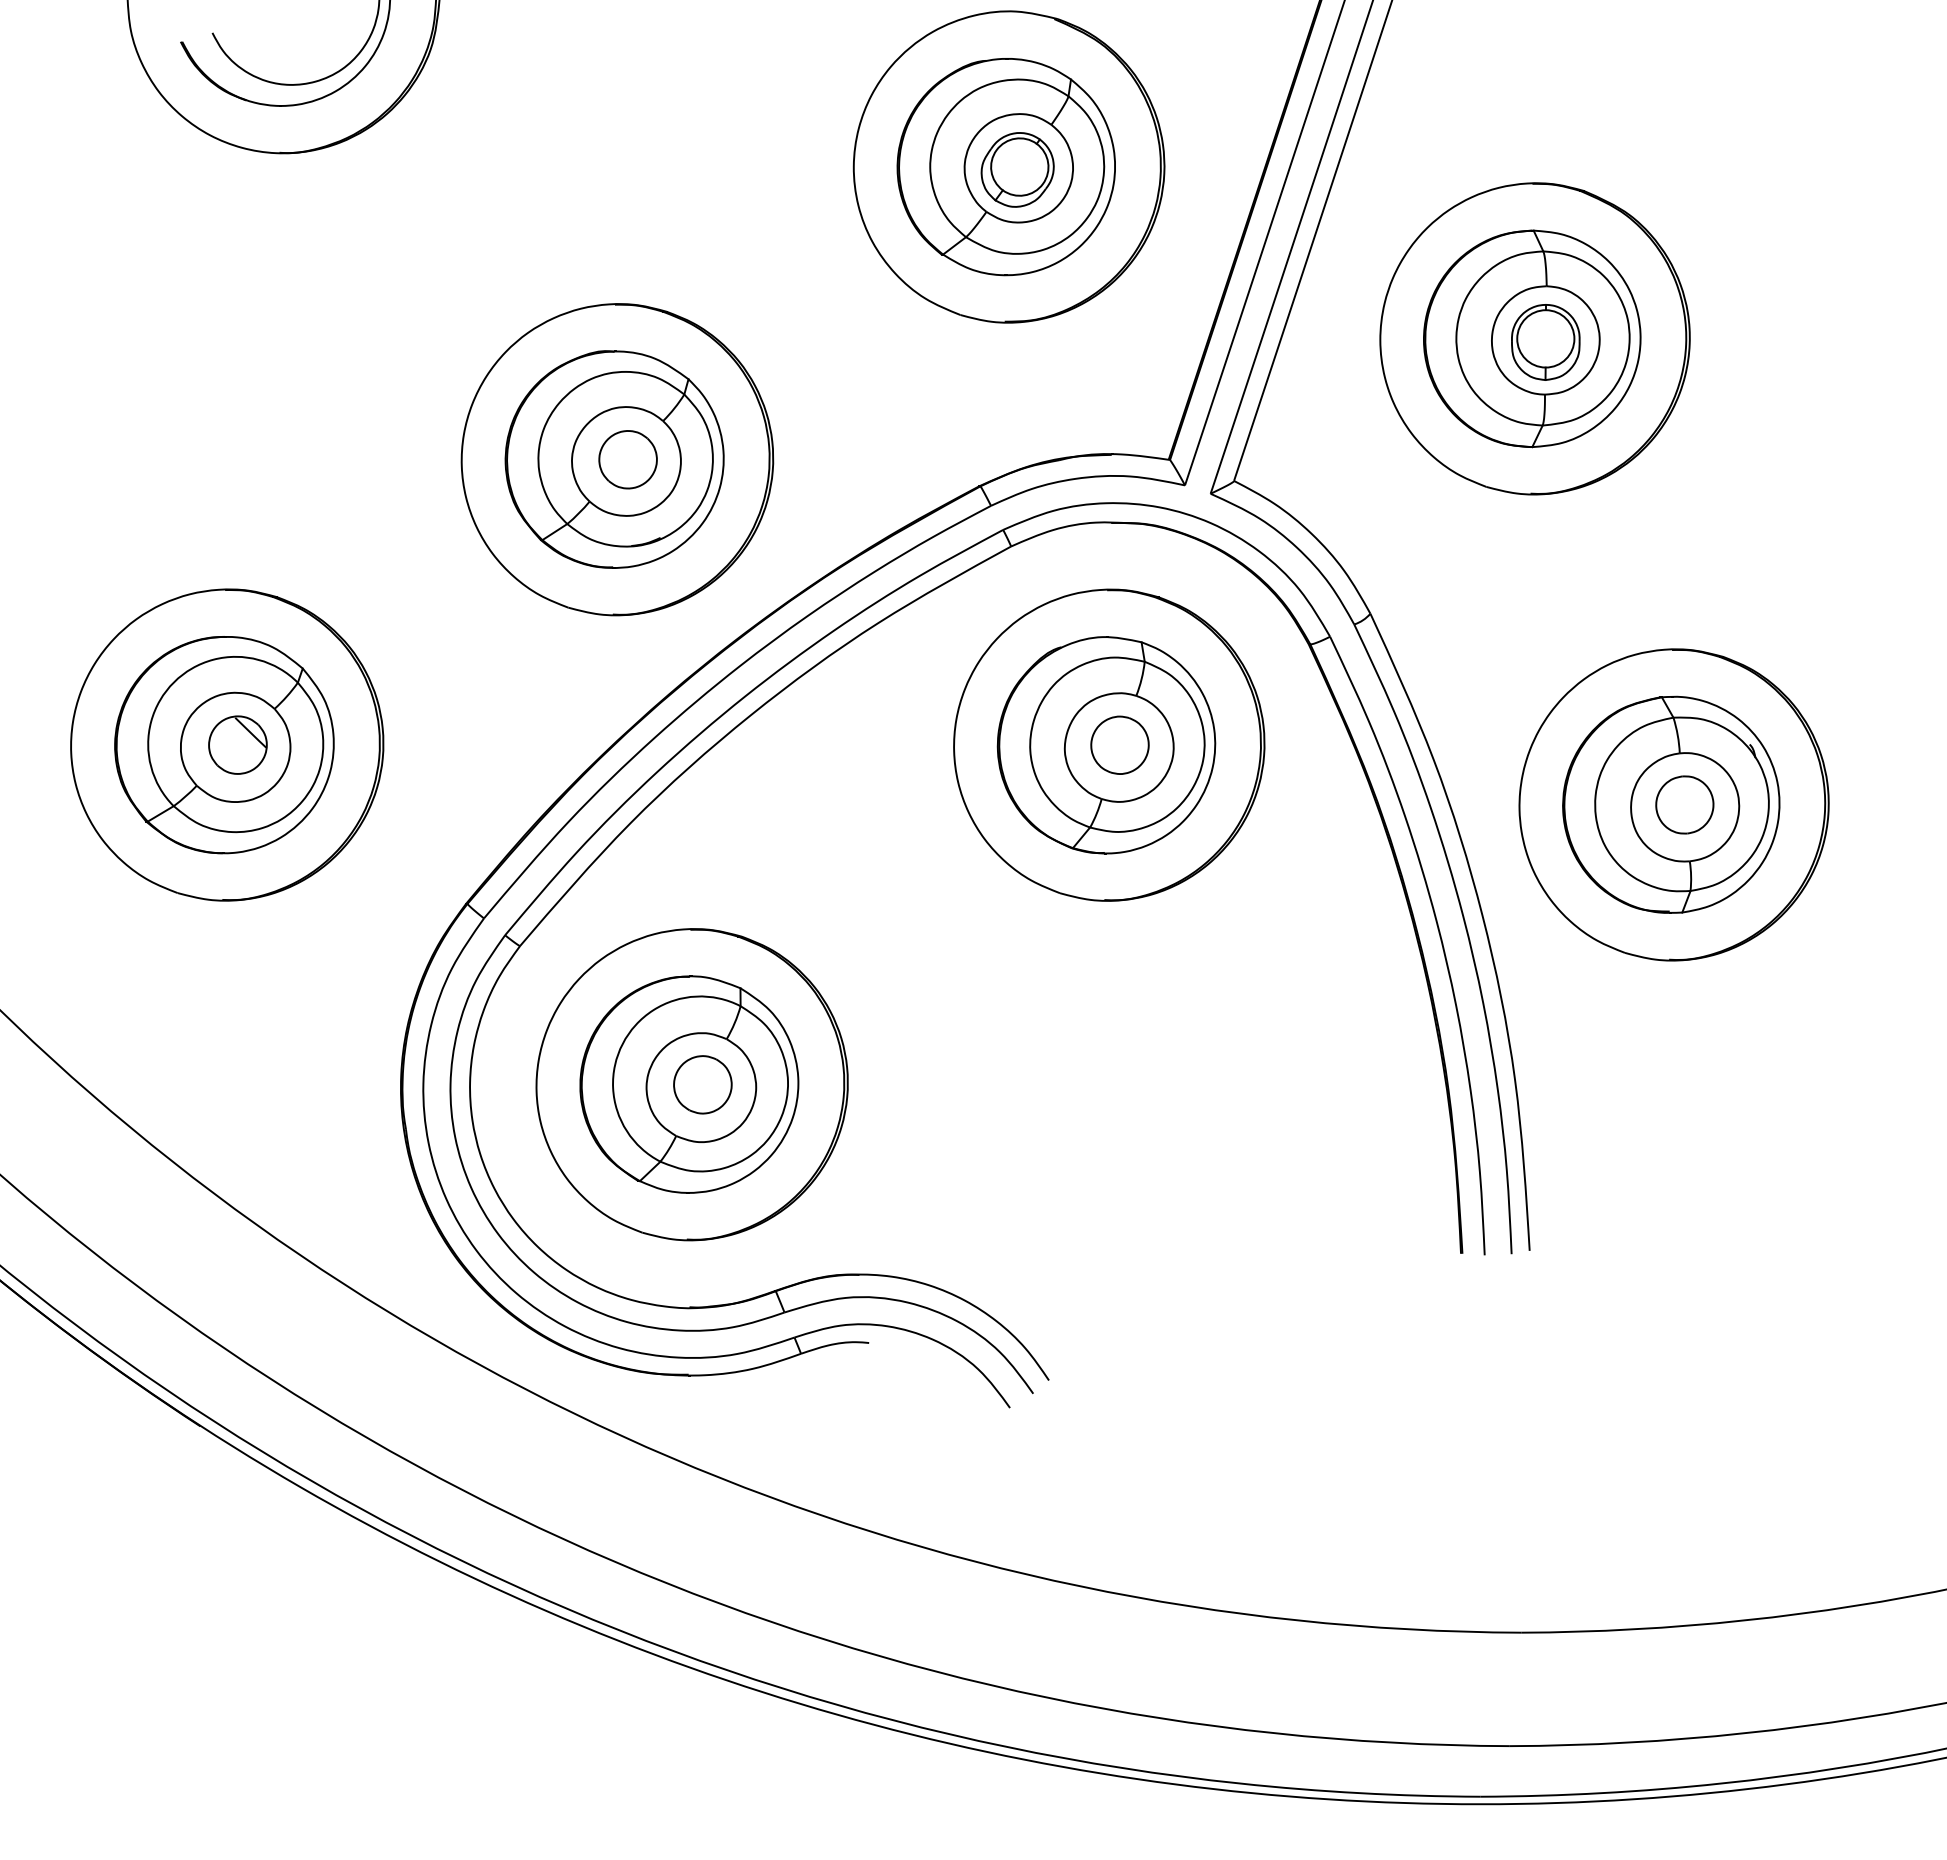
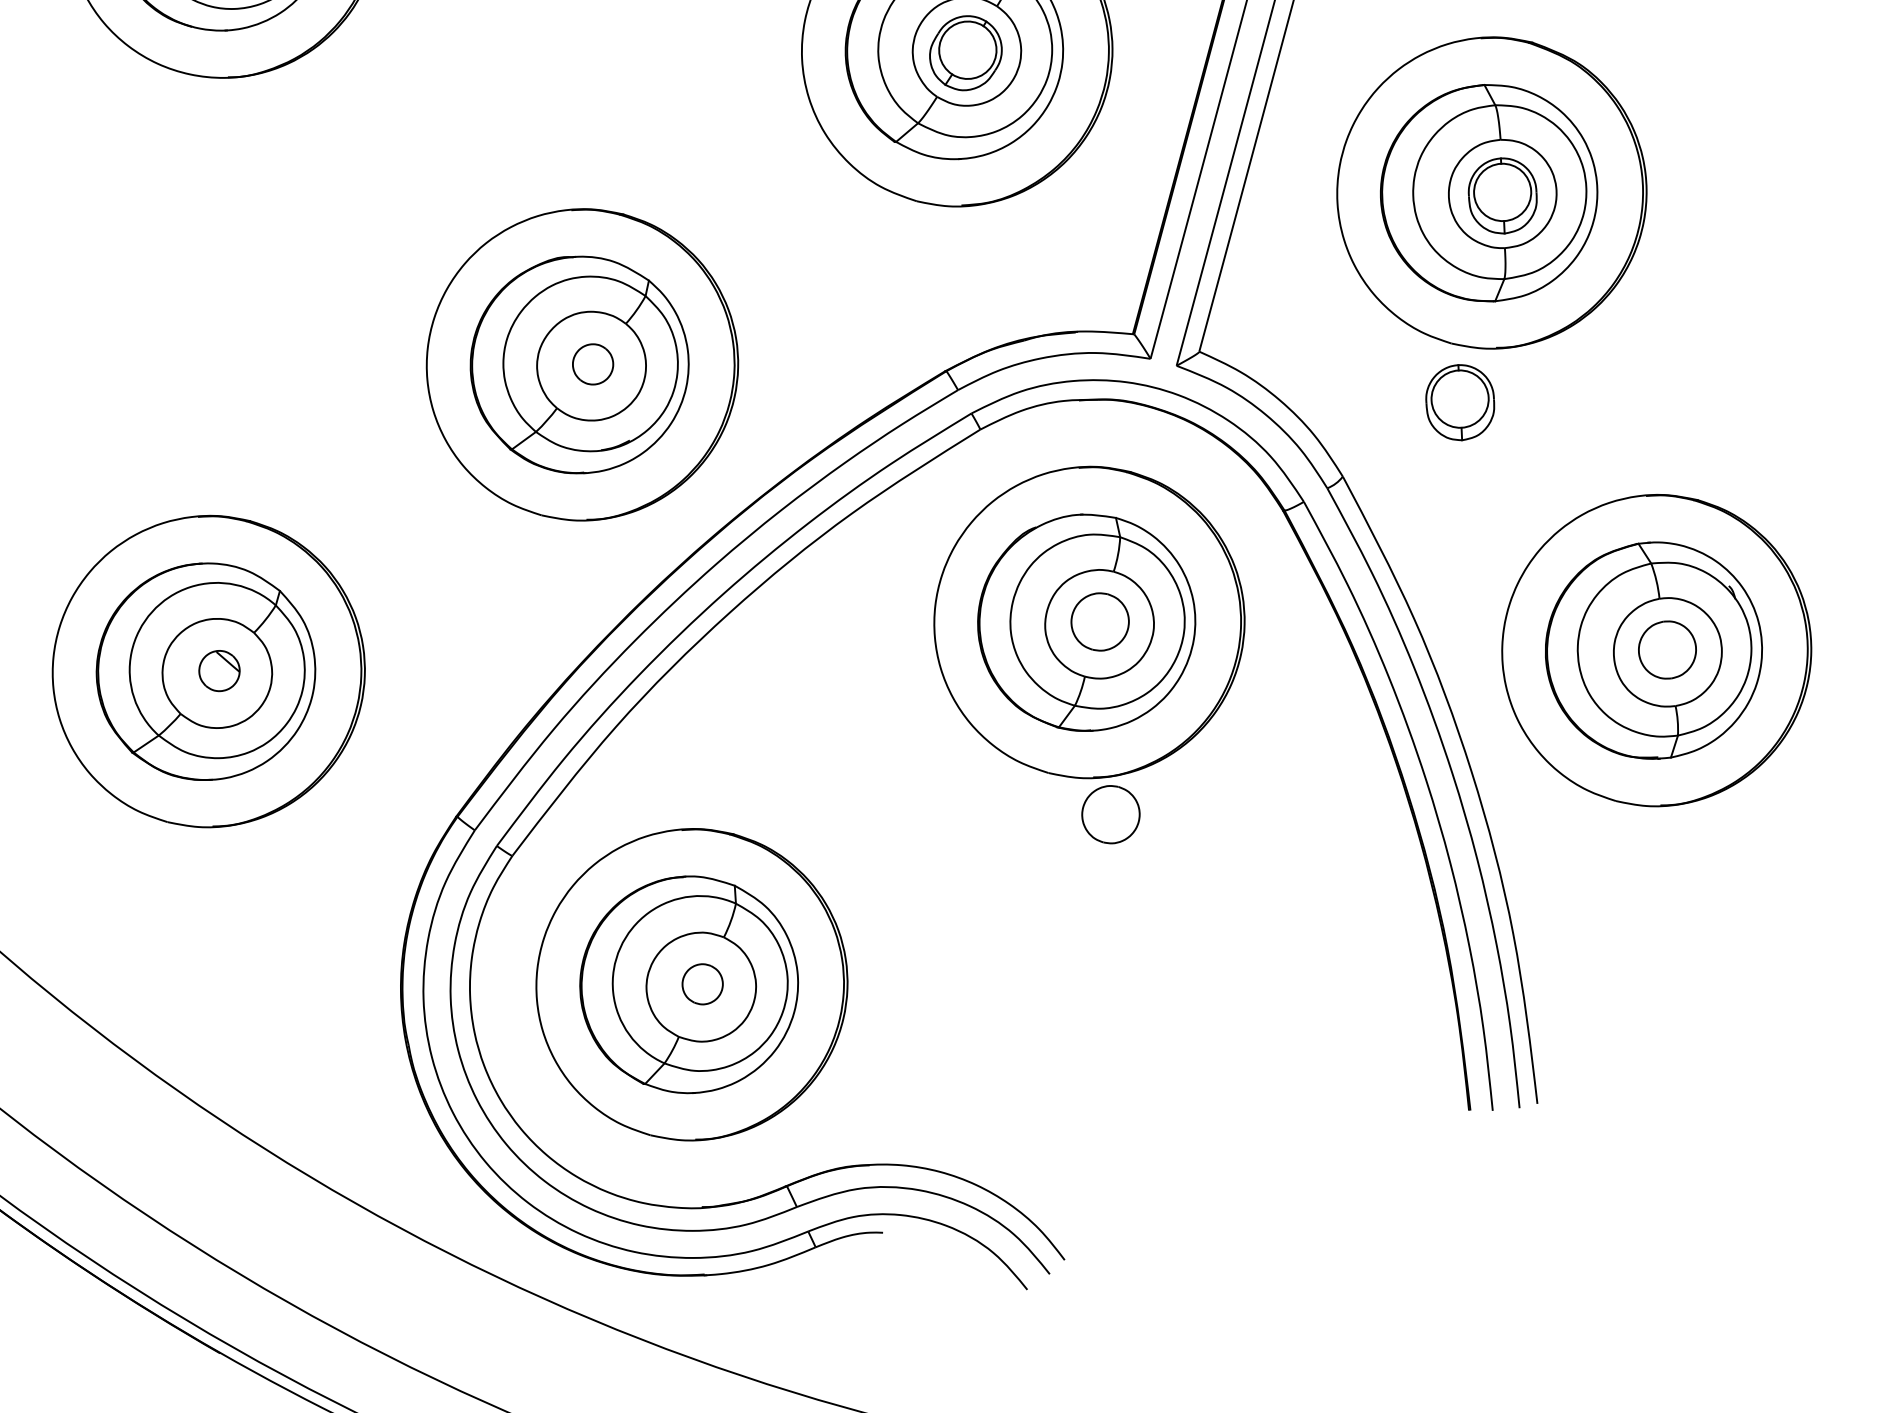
part: (627, 459) -> (592, 364), size x0.7
part: (1491, 546) -> (1460, 402), added
part: (237, 744) -> (219, 670), size x0.7
part: (1119, 937) -> (1110, 813), added
part: (702, 1084) -> (702, 983), size x0.7

